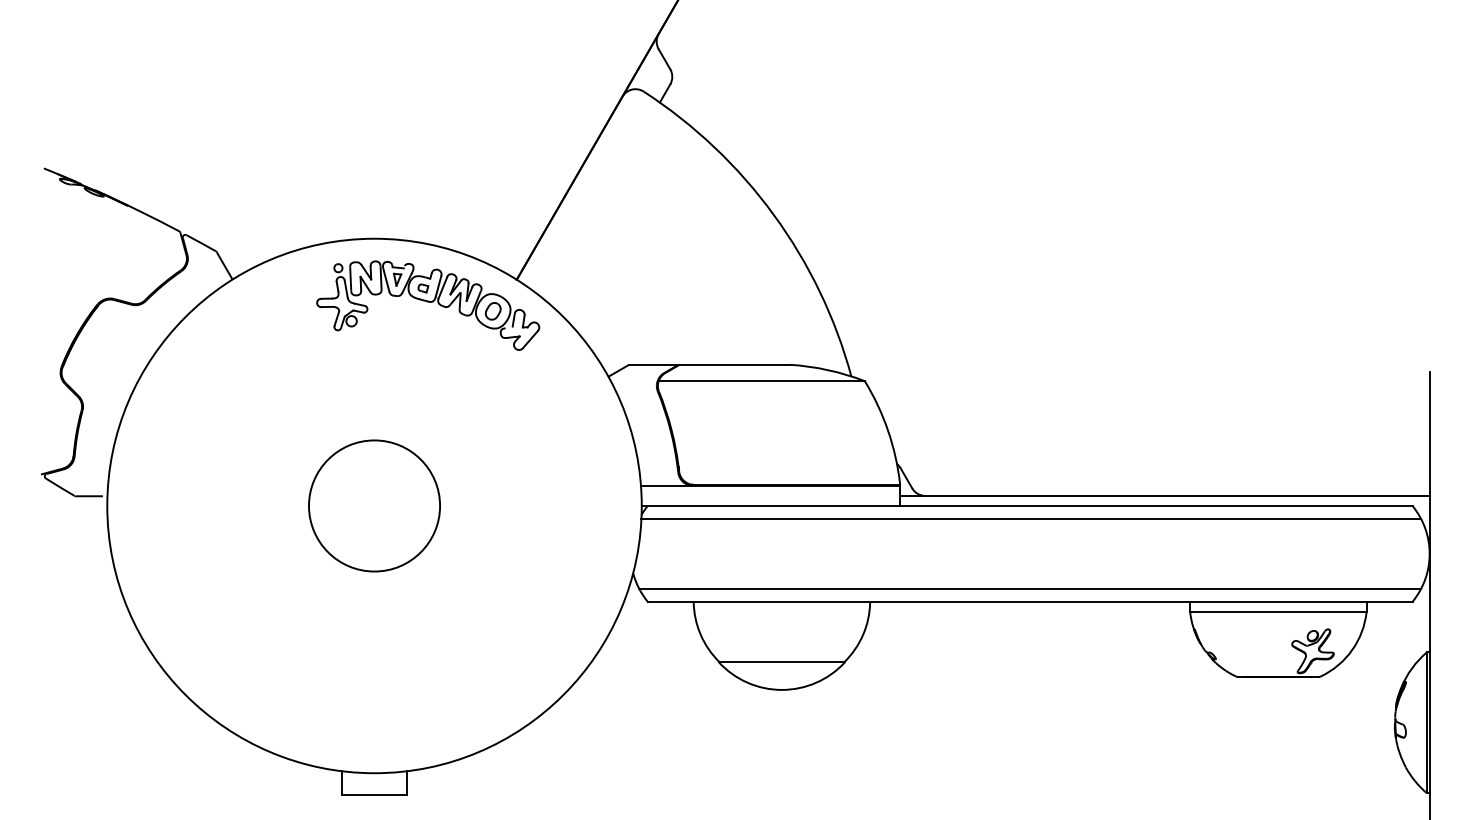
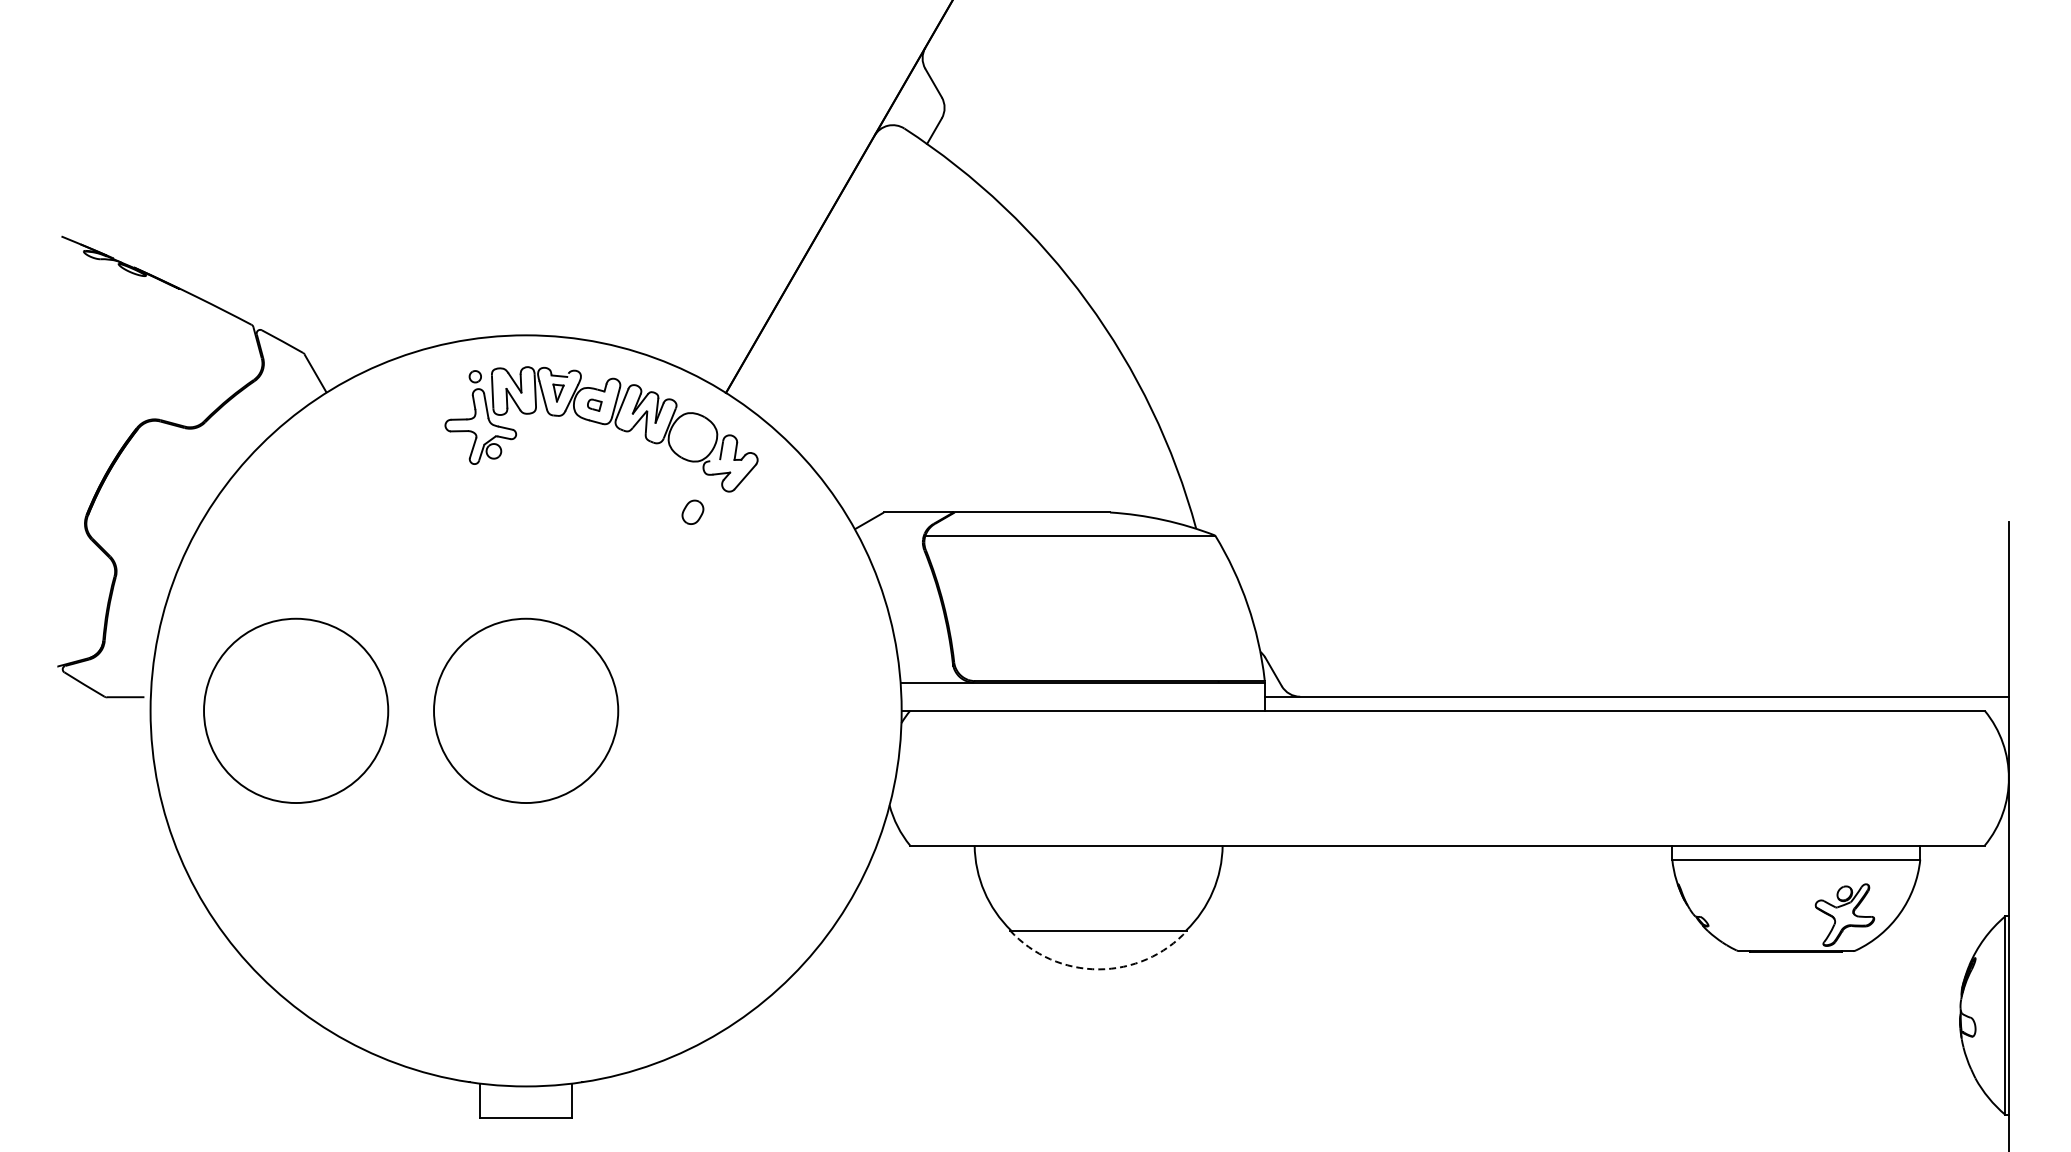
part: (492, 310) -> (692, 511), moved
circle: (211, 505) -> (296, 710), added
line: (1030, 518) -> (1448, 728), removed
line: (1030, 588) -> (1447, 827), removed
arc: (781, 690) -> (1098, 969), solid -> dashed

